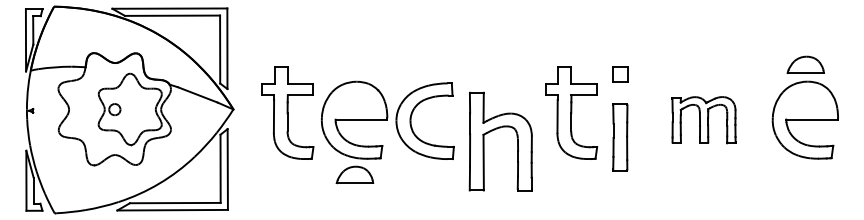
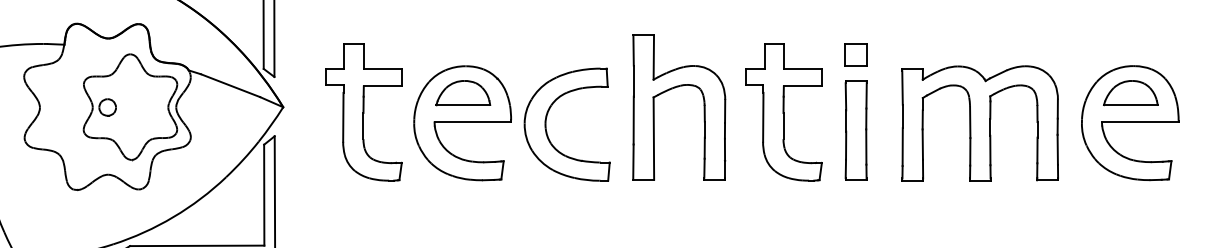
part: (805, 64) -> (1130, 92), moved
part: (703, 119) -> (979, 122), size x1.67
part: (497, 129) -> (674, 89), moved
part: (620, 137) -> (856, 130), moved
part: (354, 174) -> (462, 92), moved

